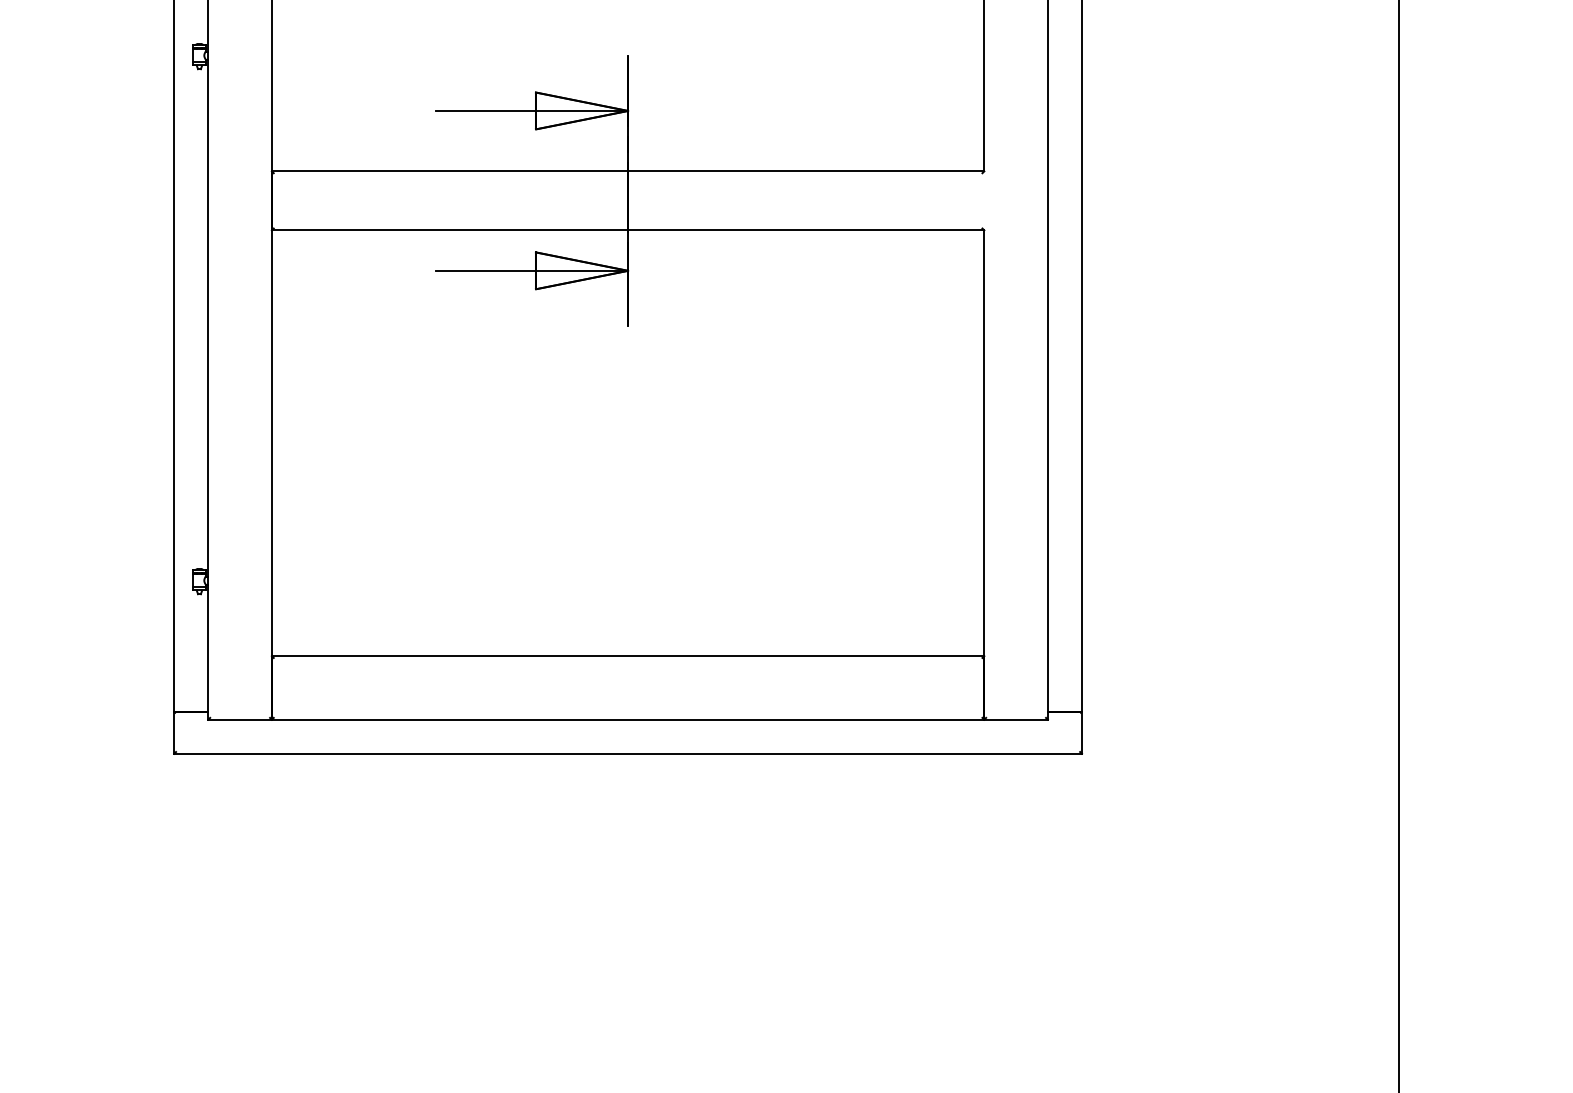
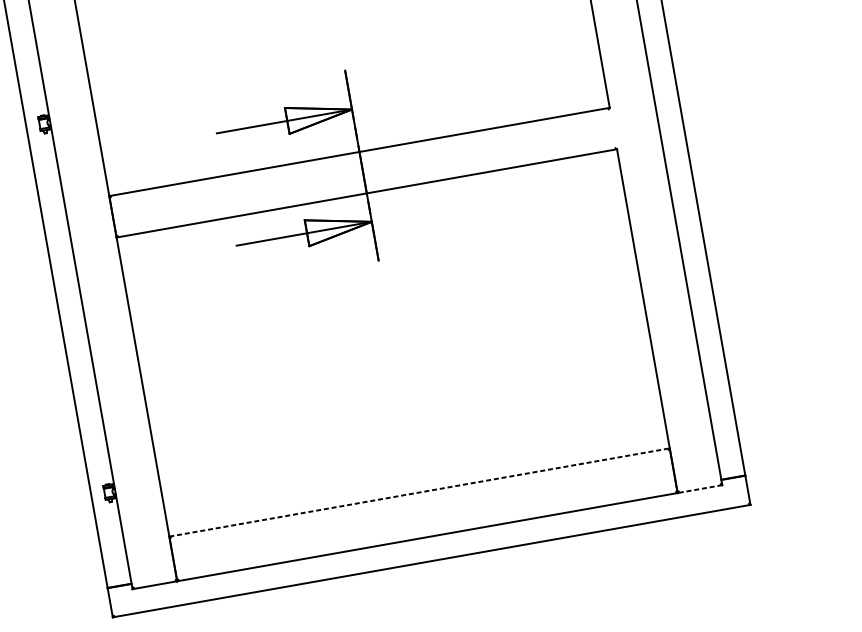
line: (628, 656) -> (419, 492), solid -> dashed
line: (1016, 719) -> (700, 488), solid -> dashed

